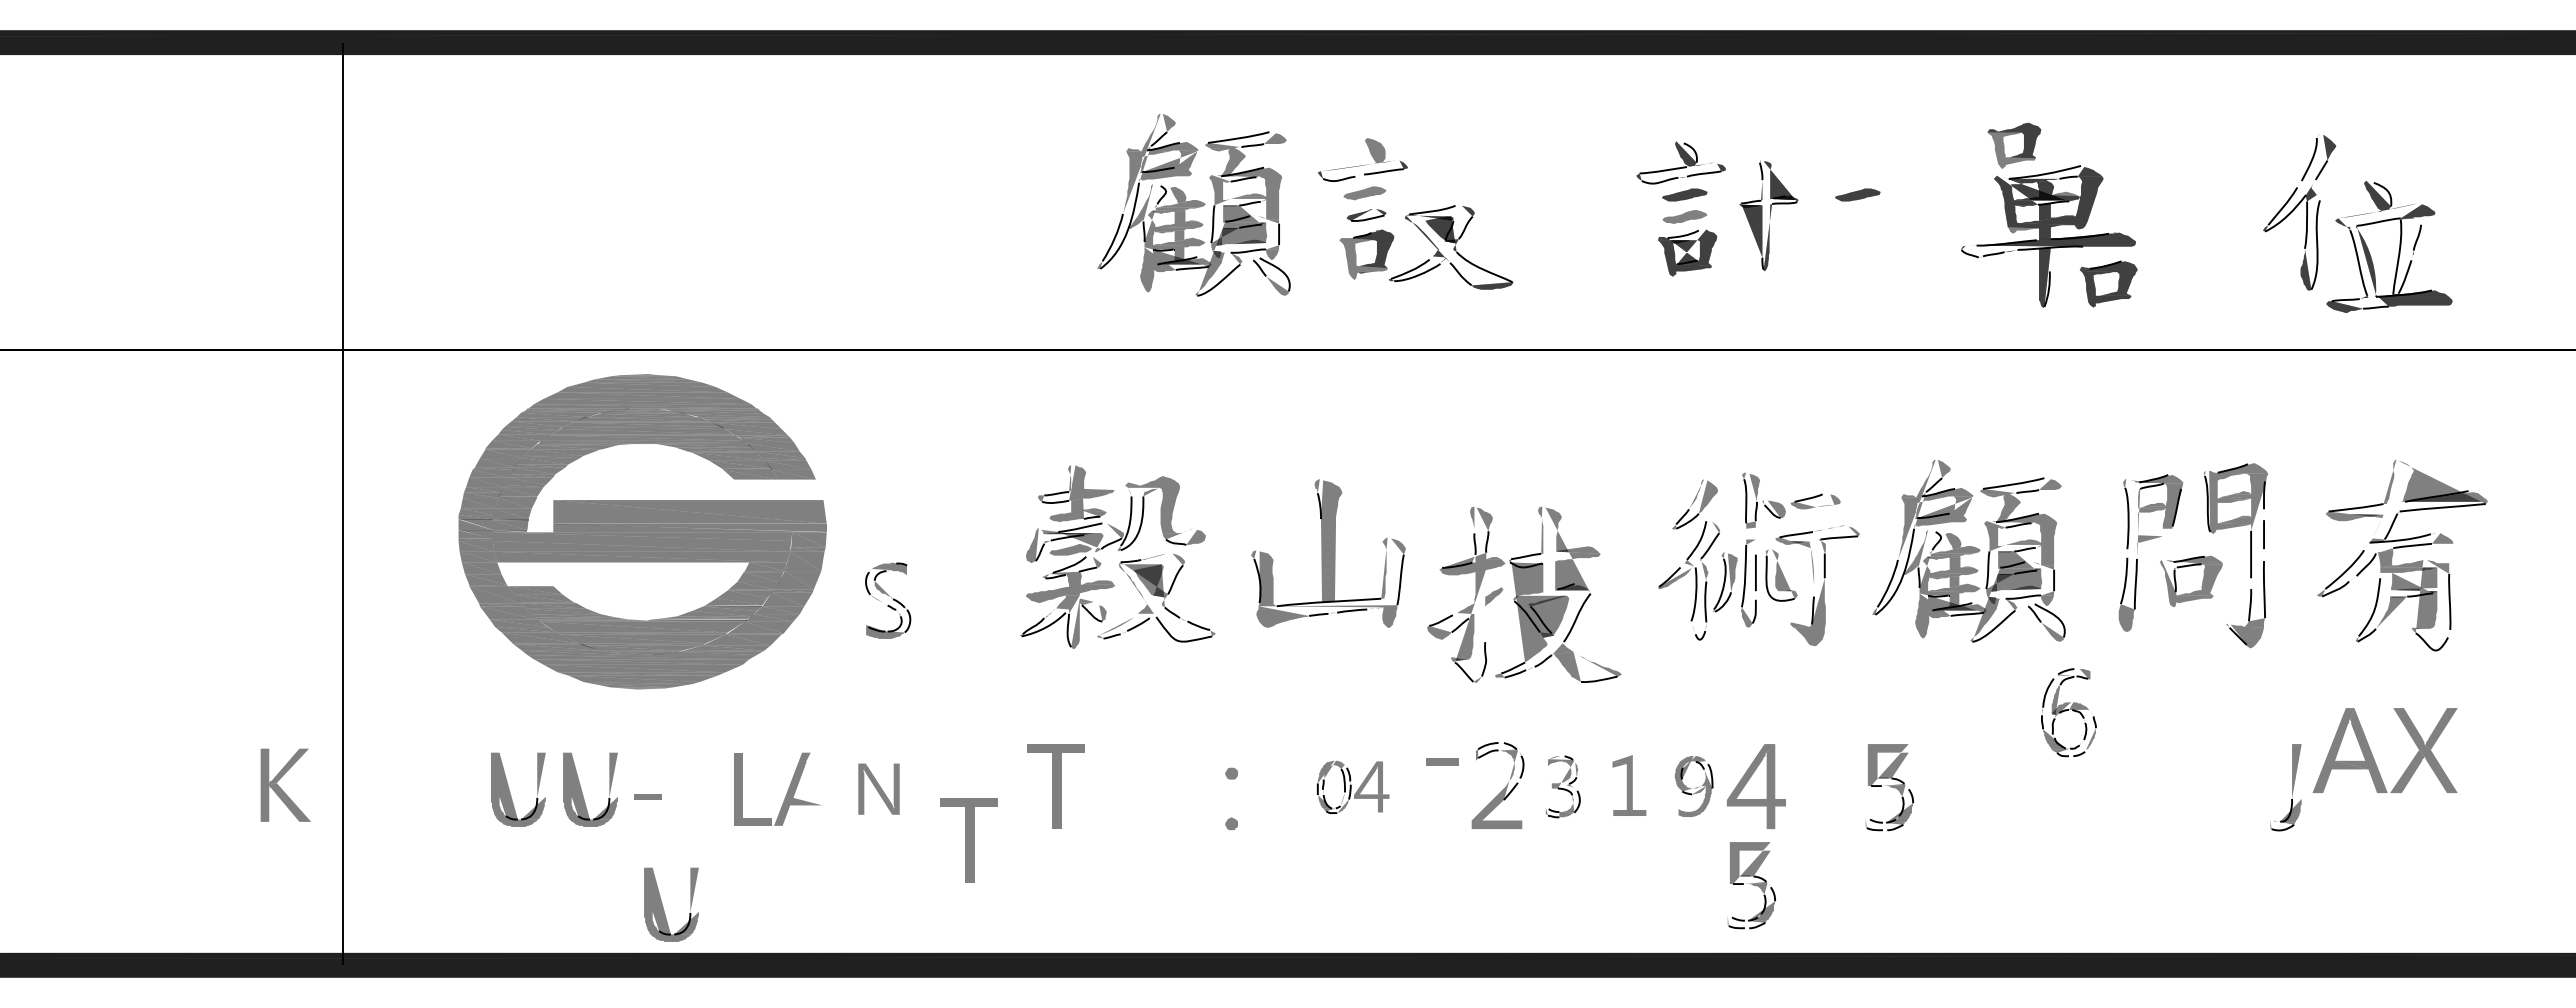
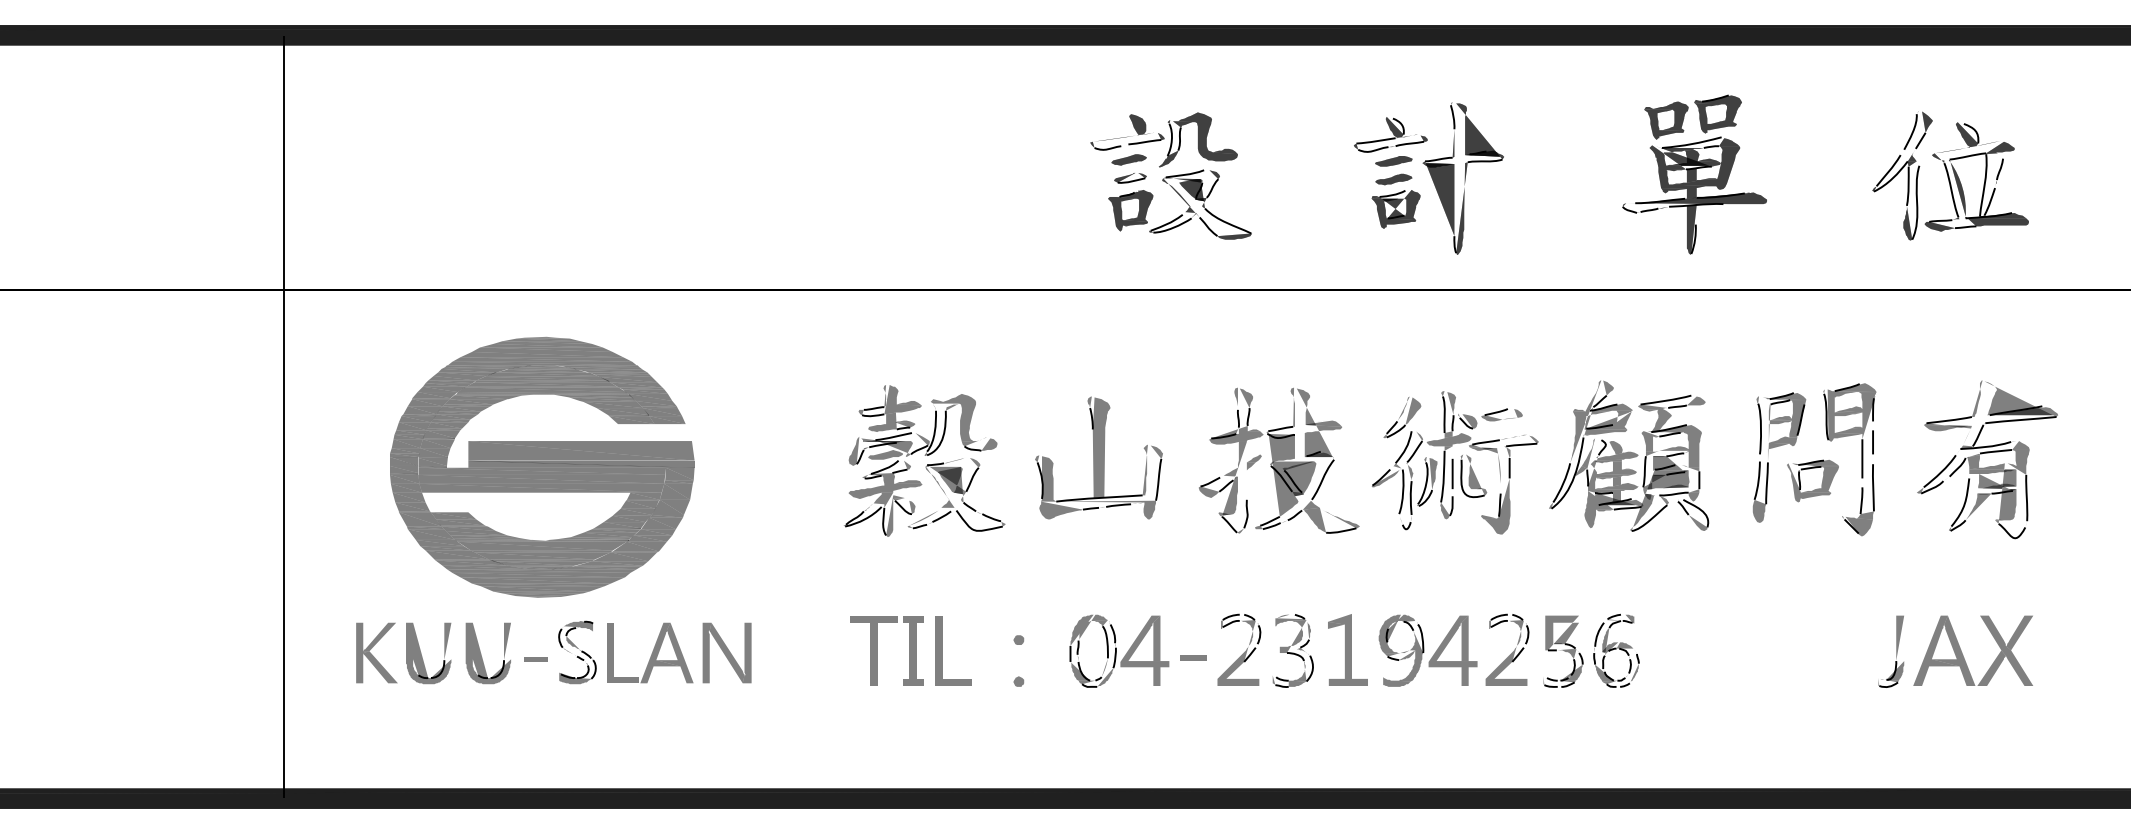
fill: (1375, 149) -> (1137, 123), added
fill: (2011, 150) -> (1664, 124), added
part: (1448, 169) -> (1198, 140), added
fill: (1364, 193) -> (1128, 160), added
fill: (2064, 193) -> (1707, 160), added
part: (1857, 194) -> (1536, 160), removed
part: (1193, 205) -> (987, 170), removed
part: (1768, 215) -> (1463, 178), size x1.67
fill: (1684, 217) -> (1393, 179), added
fill: (2023, 230) -> (1674, 190), added
part: (2398, 250) -> (1984, 179), moved
fill: (1363, 259) -> (1127, 214), added
part: (2108, 283) -> (1717, 113), moved
fill: (1099, 487) -> (909, 403), added
part: (642, 531) -> (542, 467), moved
fill: (1751, 531) -> (1448, 439), added
fill: (2155, 533) -> (1783, 441), added
fill: (2442, 553) -> (2020, 457), added
fill: (2418, 586) -> (2000, 485), added
part: (1524, 594) -> (1279, 460), moved
part: (888, 600) -> (577, 652), moved
part: (2068, 712) -> (1616, 650), moved
part: (2372, 753) -> (1962, 653), moved
part: (1442, 761) -> (1193, 657), moved
part: (285, 784) -> (376, 652), moved
part: (1629, 785) -> (1348, 649), size x1.43
fill: (1104, 786) -> (913, 650), added
fill: (1152, 786) -> (953, 650), added
part: (1562, 786) -> (1292, 650), size x1.43
part: (1693, 786) -> (1401, 650), size x1.43
part: (1353, 787) -> (1119, 651), size x1.67
fill: (815, 788) -> (674, 652), added
part: (878, 788) -> (726, 652), size x1.43
part: (1826, 789) -> (1511, 653), added
part: (968, 840) -> (801, 695), removed
part: (1751, 885) -> (1448, 732), removed
part: (663, 906) -> (548, 750), removed

